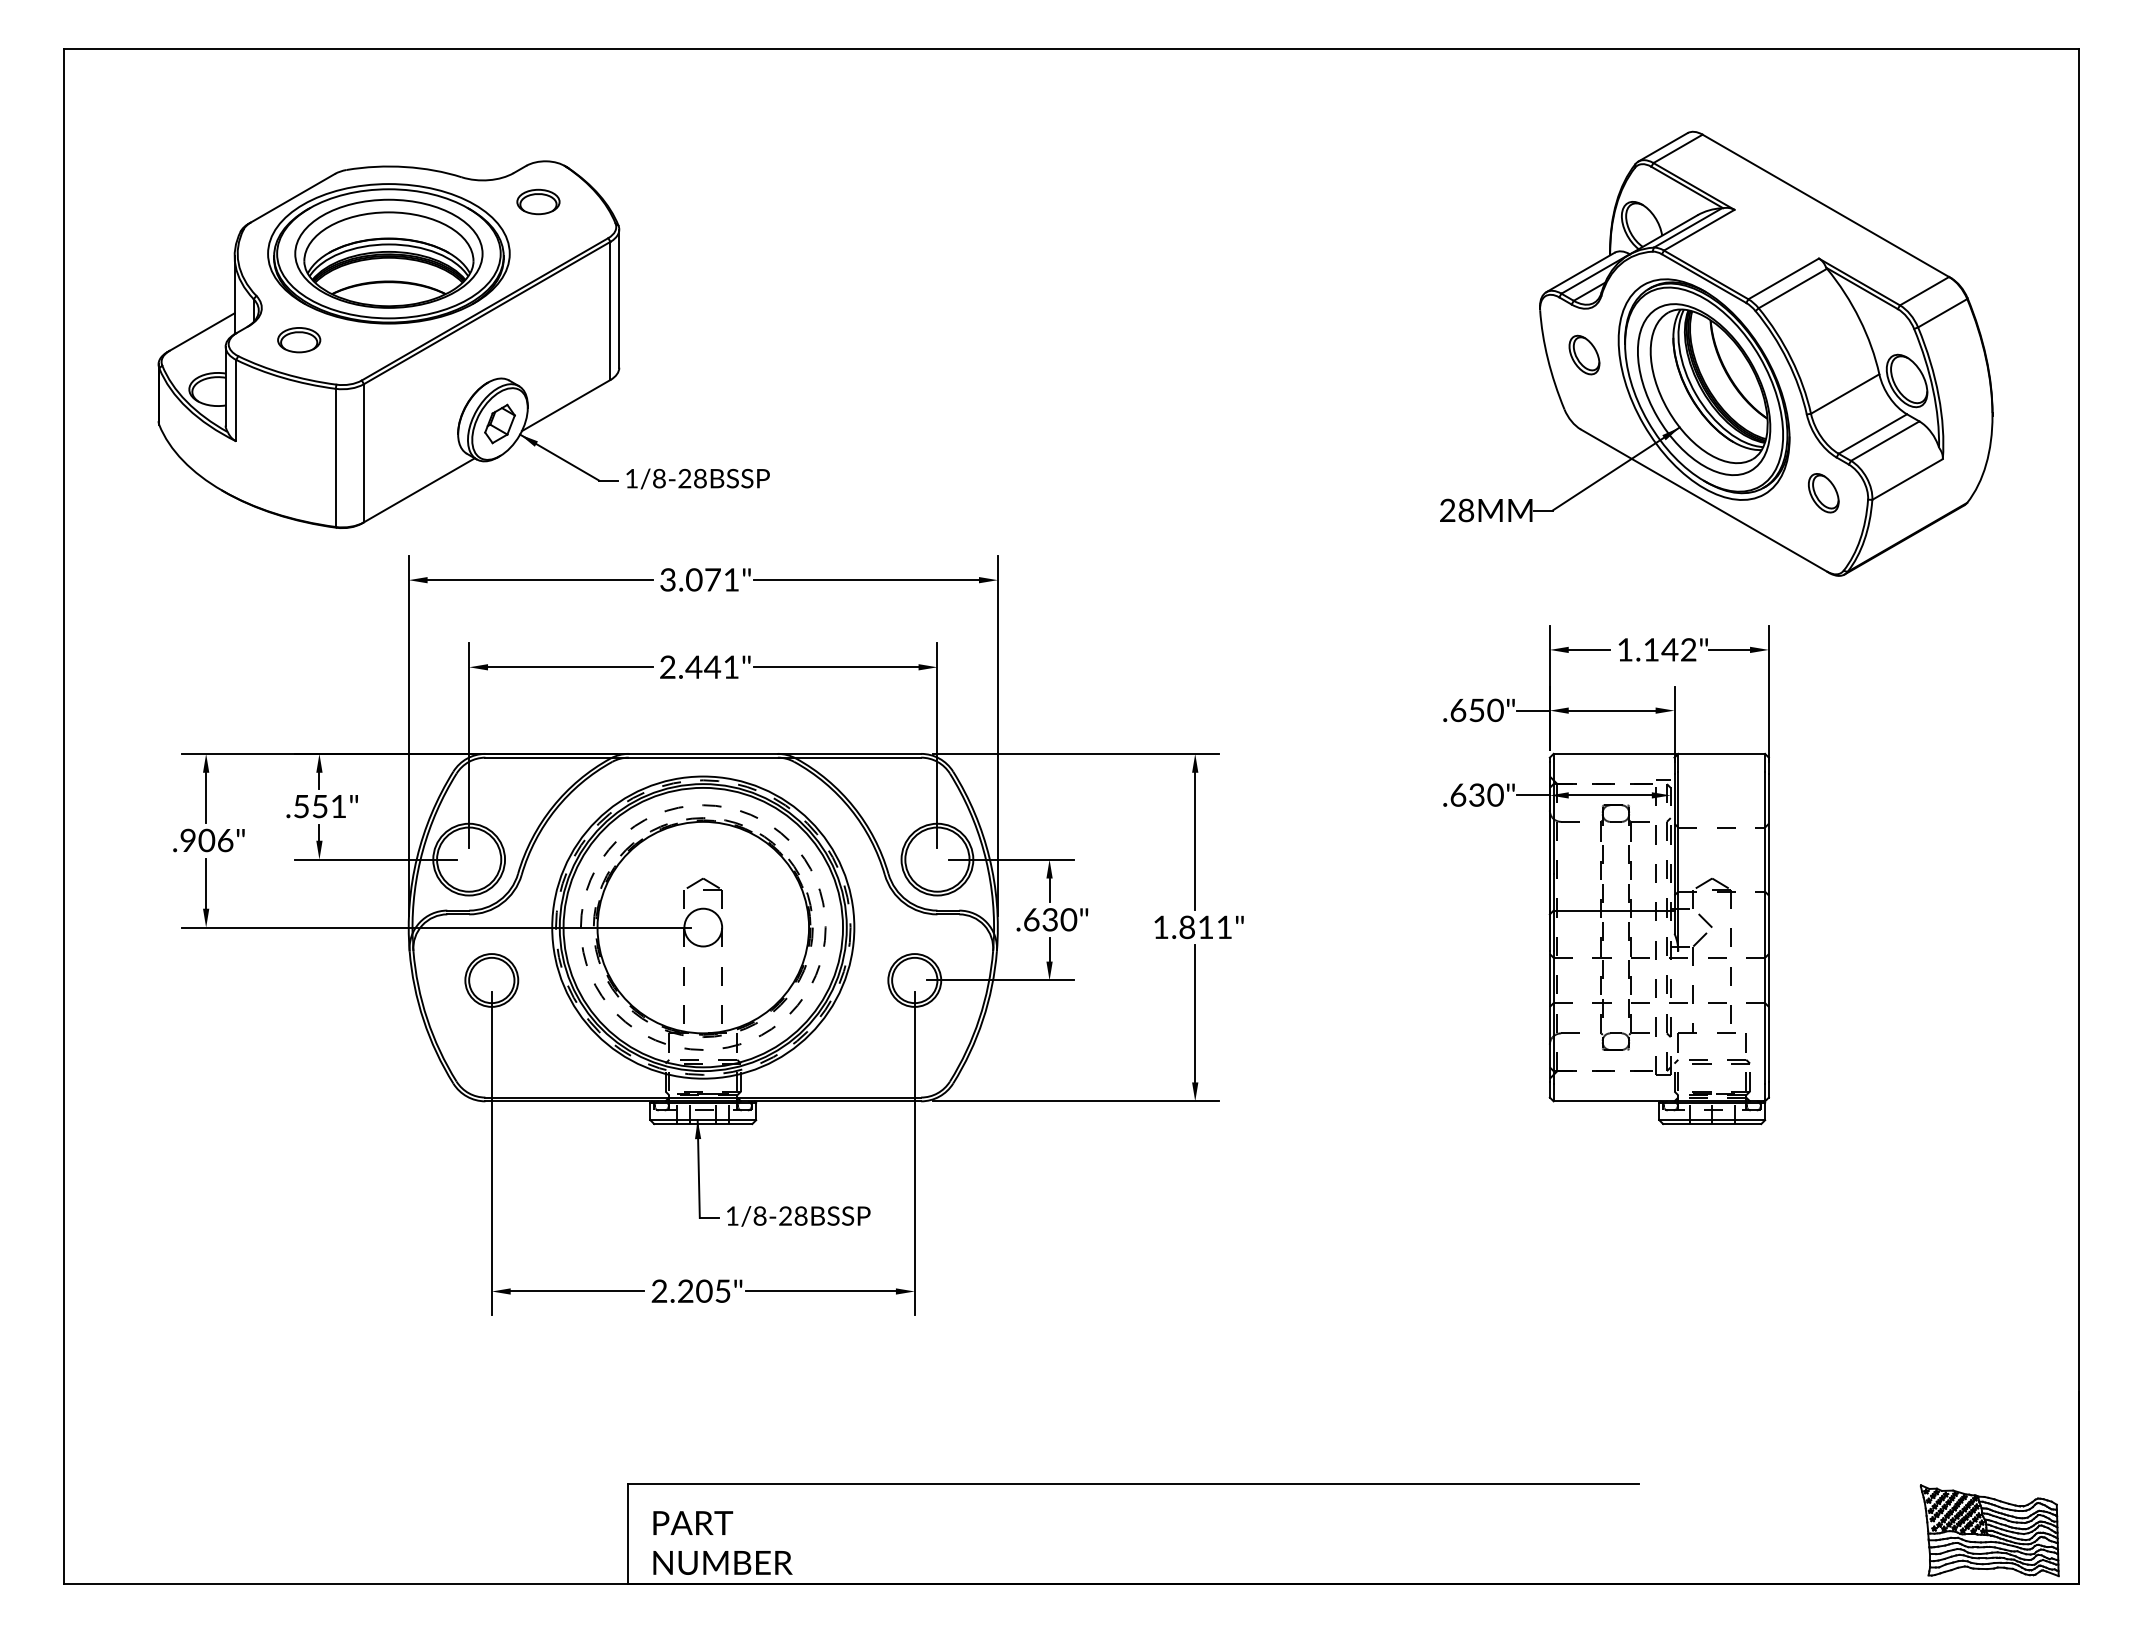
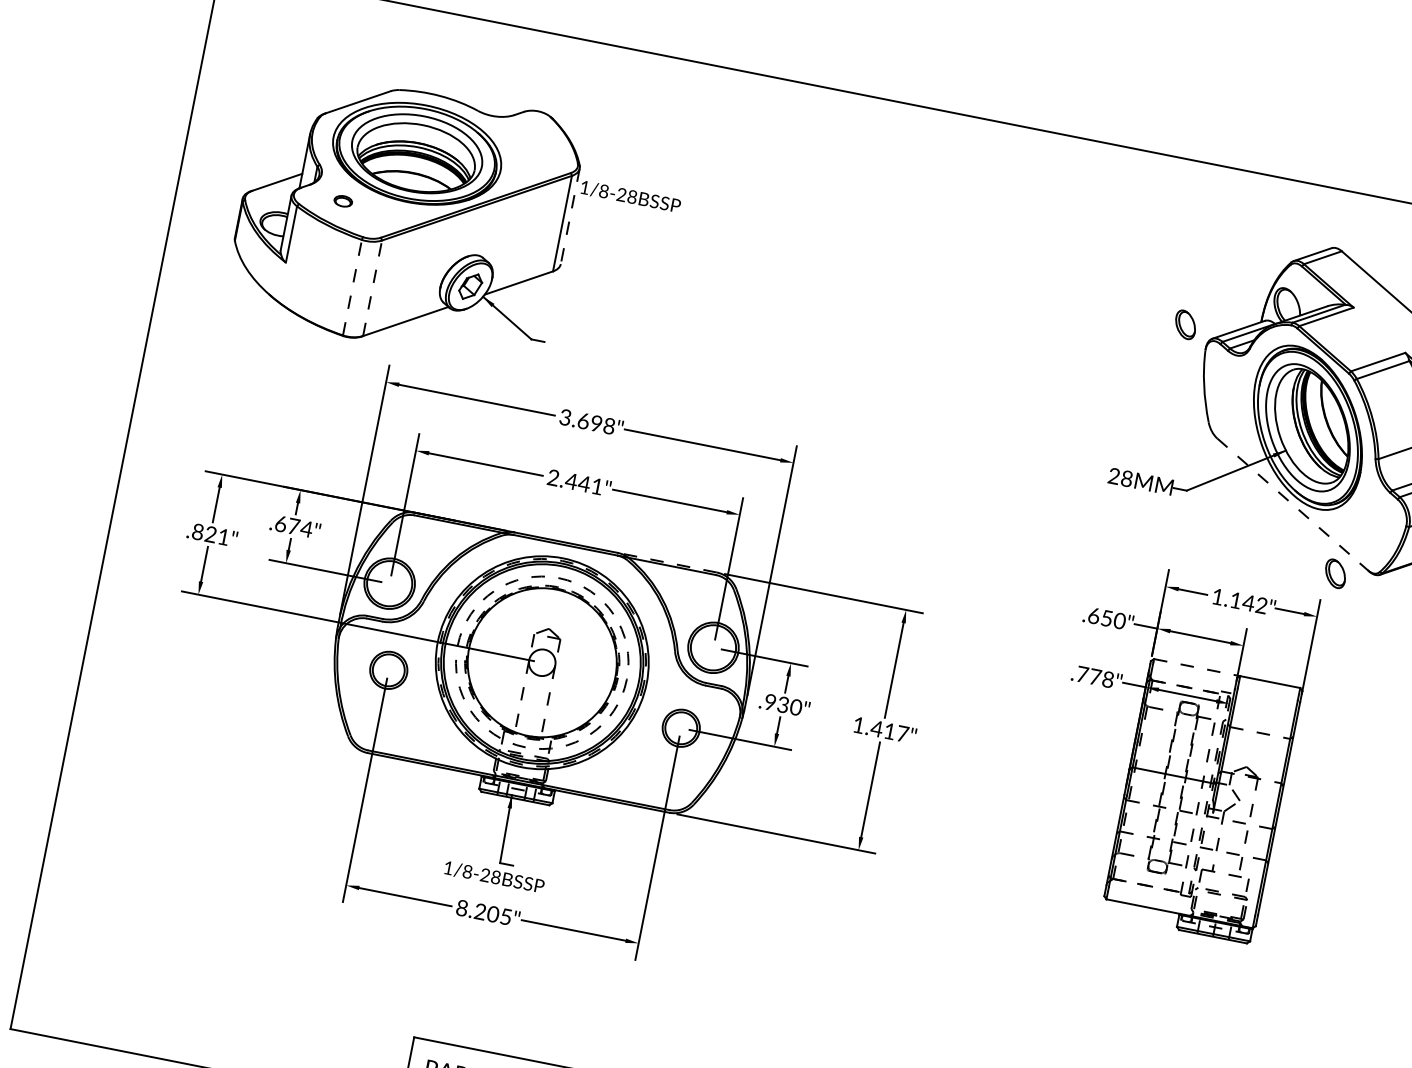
part: (538, 201) -> (527, 138), removed
line: (619, 299) -> (570, 216), solid -> dashed
part: (299, 340) -> (343, 201), size x0.6
part: (1584, 354) -> (1185, 324), moved
line: (363, 452) -> (372, 287), solid -> dashed
line: (335, 457) -> (352, 287), solid -> dashed
text: (697, 478) -> (630, 196), moved
part: (1823, 493) -> (1335, 573), moved
line: (1704, 500) -> (1293, 504), solid -> dashed
text: (712, 579) -> (596, 423), 3.071" -> 3.698"
line: (849, 753) -> (667, 562), solid -> dashed
line: (1616, 753) -> (1197, 667), solid -> dashed
text: (1476, 794) -> (1095, 676), .630" -> .778"
text: (320, 806) -> (294, 526), .551" -> .674"
text: (206, 840) -> (210, 534), .906" -> .821"
text: (1031, 919) -> (770, 702), .630" -> .930"
text: (1205, 927) -> (889, 731), 1.811" -> 1.417"
text: (798, 1216) -> (494, 877), moved
text: (659, 1291) -> (462, 908), 2.205" -> 8.205"

